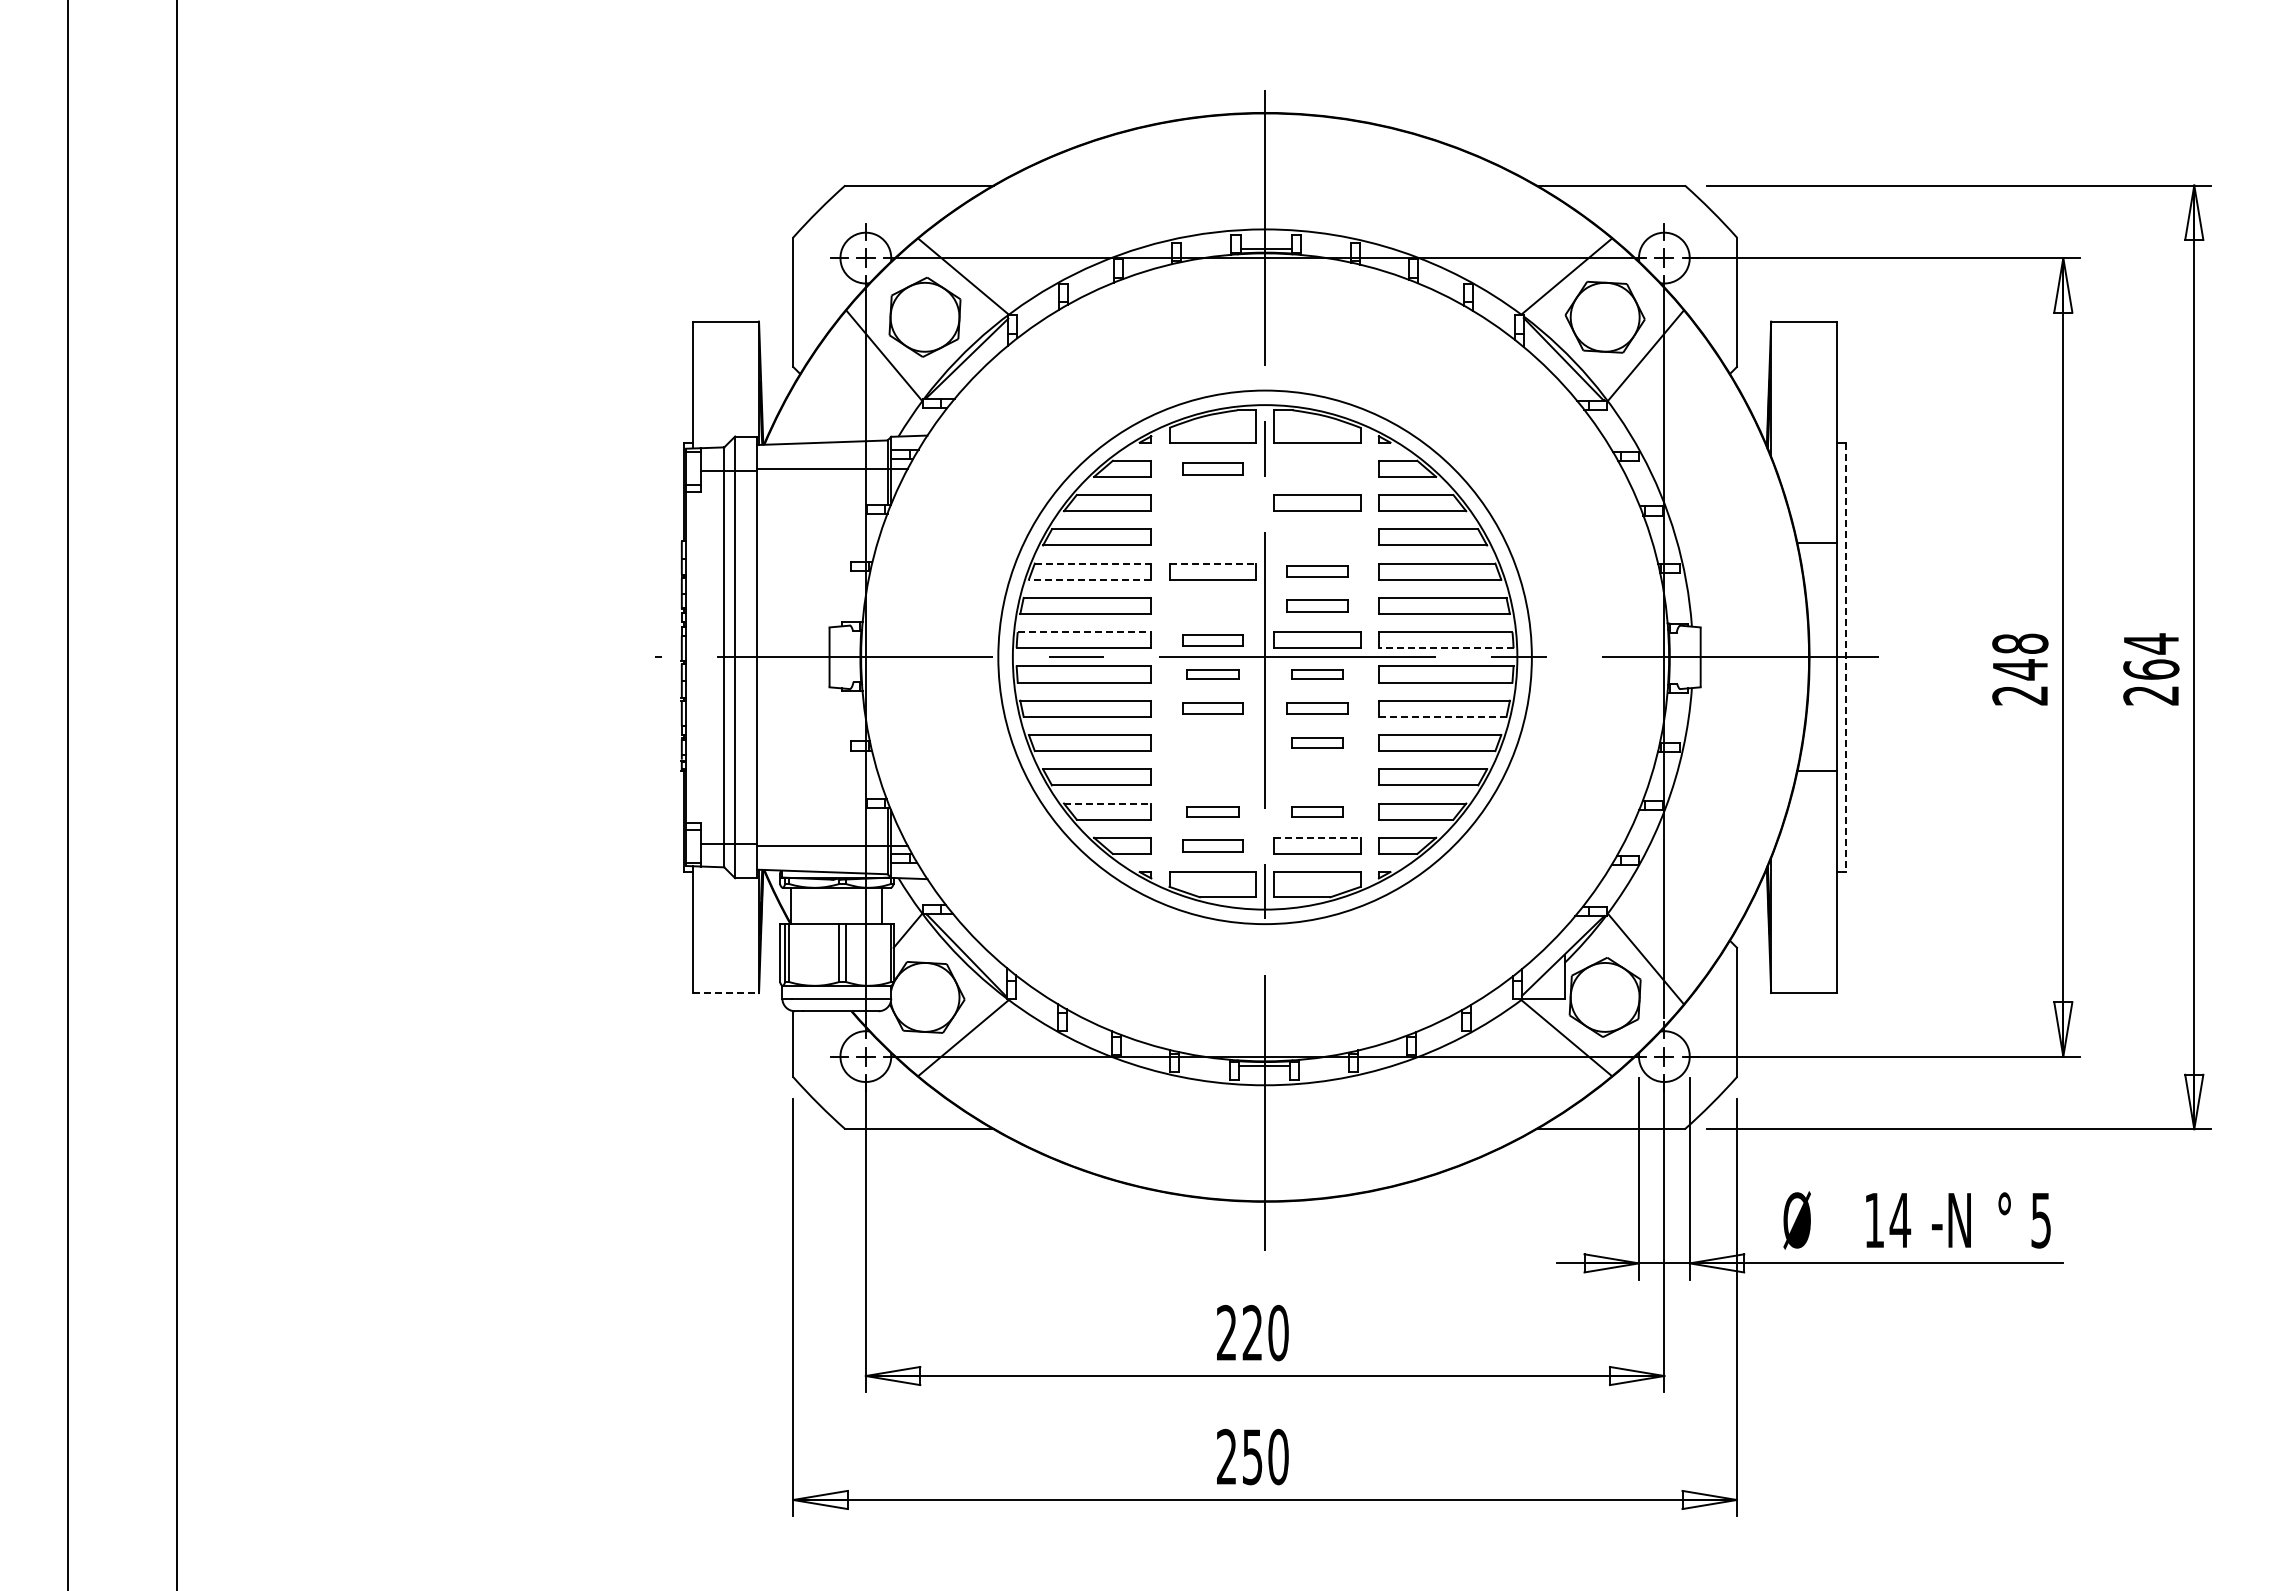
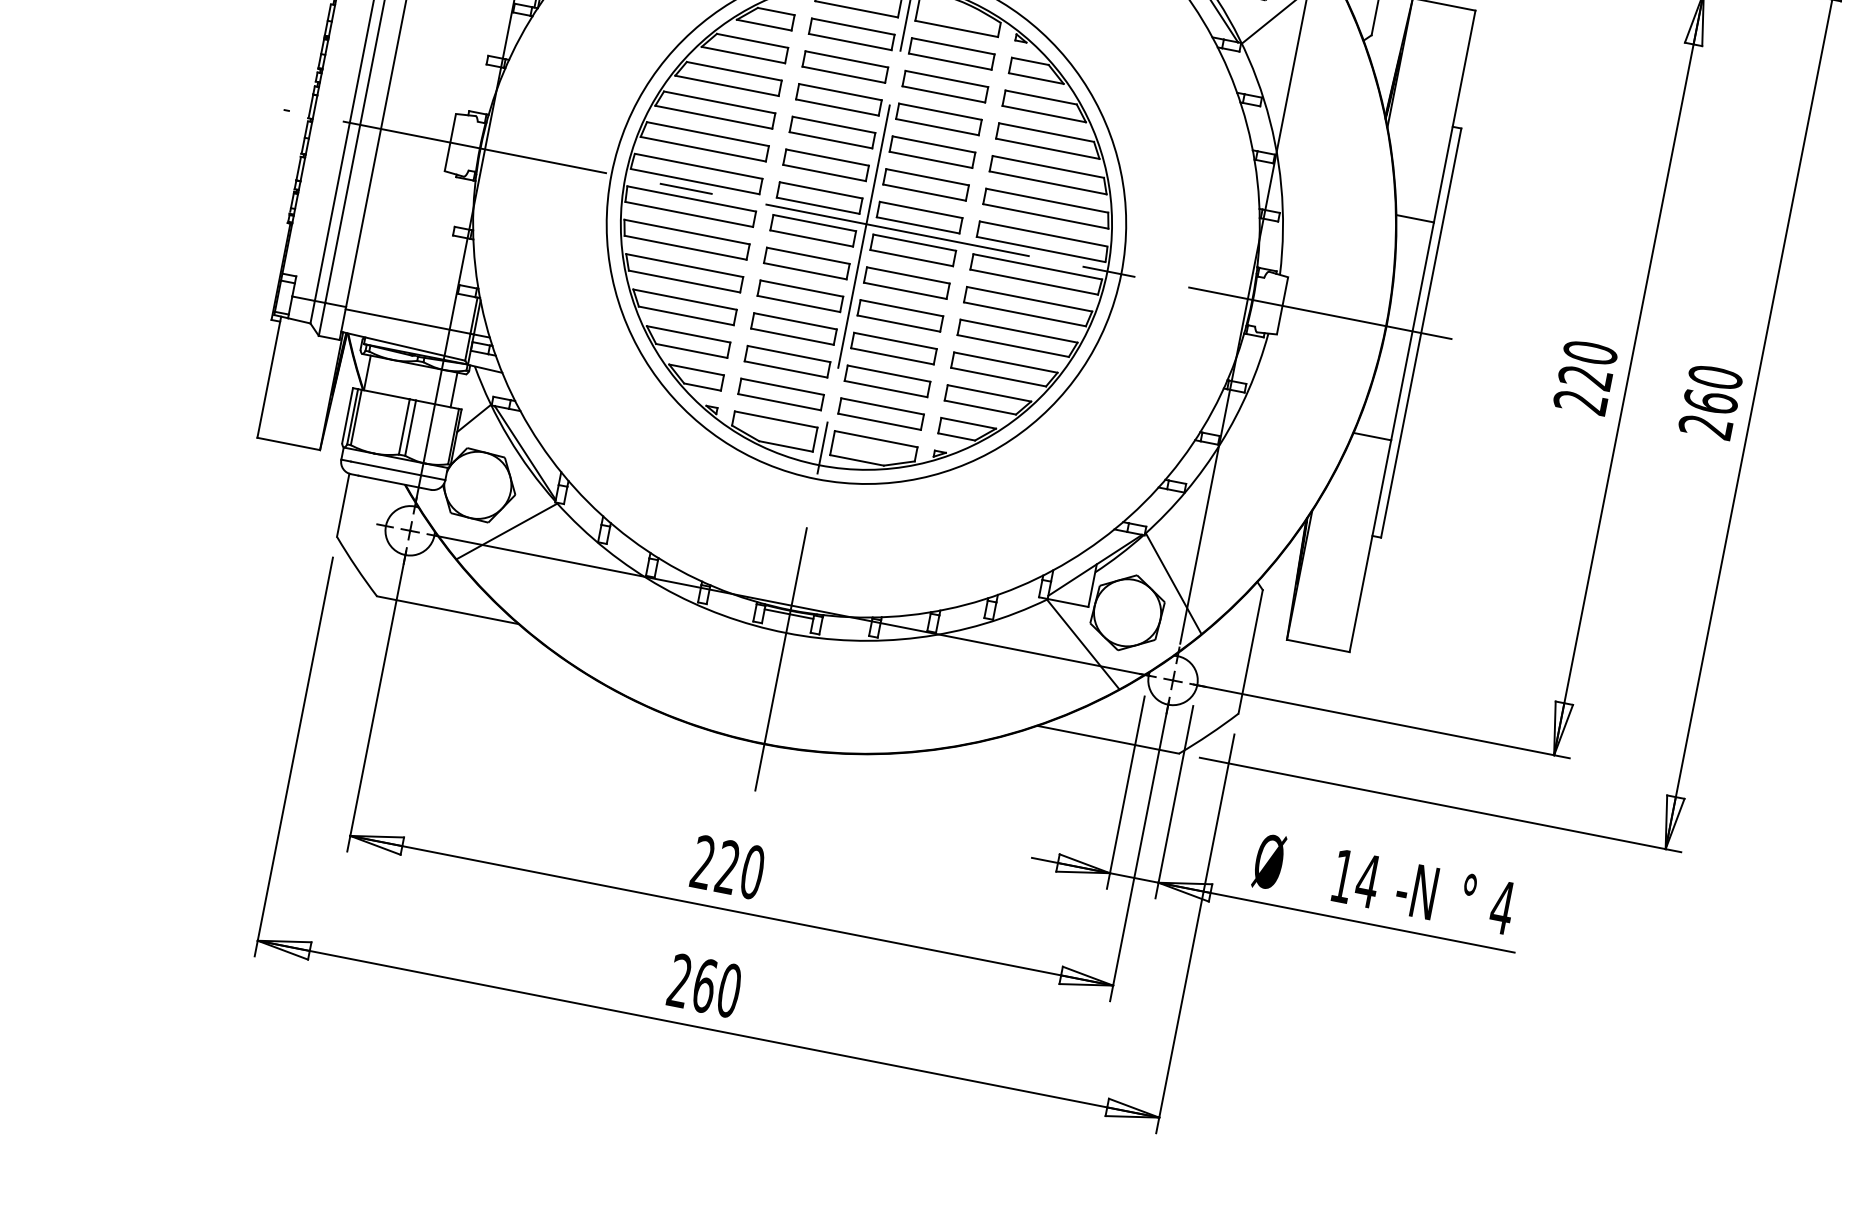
part: (1212, 468) -> (851, 33), size x1.43
part: (1317, 468) -> (951, 53), added
part: (1212, 502) -> (845, 66), added
part: (1212, 536) -> (838, 98), added
part: (1317, 536) -> (939, 118), added
line: (1093, 563) -> (720, 102), dashed -> solid
line: (1213, 563) -> (834, 124), dashed -> solid
part: (1317, 571) -> (932, 152), size x1.43
line: (1089, 579) -> (713, 116), dashed -> solid
part: (1212, 605) -> (825, 164), added
part: (1317, 605) -> (926, 184), size x1.43
line: (1084, 632) -> (698, 166), dashed -> solid
part: (1212, 639) -> (819, 197), size x1.43
text: (2151, 643) -> (1715, 377), 264 -> 260
line: (1445, 648) -> (1040, 249), dashed -> solid
text: (2020, 656) -> (1588, 364), 248 -> 220
line: (1845, 657) -> (1420, 333), dashed -> solid
part: (1212, 674) -> (812, 230), size x1.67
part: (1317, 674) -> (913, 250), size x1.67
part: (1212, 708) -> (806, 263), size x1.43
part: (1317, 708) -> (906, 282), size x1.43
line: (1442, 716) -> (1024, 313), dashed -> solid
part: (1212, 742) -> (800, 295), added
part: (1317, 742) -> (900, 315), size x1.67
part: (1212, 776) -> (793, 328), added
part: (1317, 776) -> (894, 347), added
line: (1107, 803) -> (688, 334), dashed -> solid
part: (1212, 811) -> (787, 361), size x1.67
part: (1317, 811) -> (887, 381), size x1.67
line: (1317, 837) -> (882, 406), dashed -> solid
part: (1212, 845) -> (780, 394), size x1.43
line: (726, 993) -> (288, 444), dashed -> solid
text: (2040, 1220) -> (1501, 907), 5 -> 4
text: (1252, 1456) -> (704, 985), 250 -> 260

